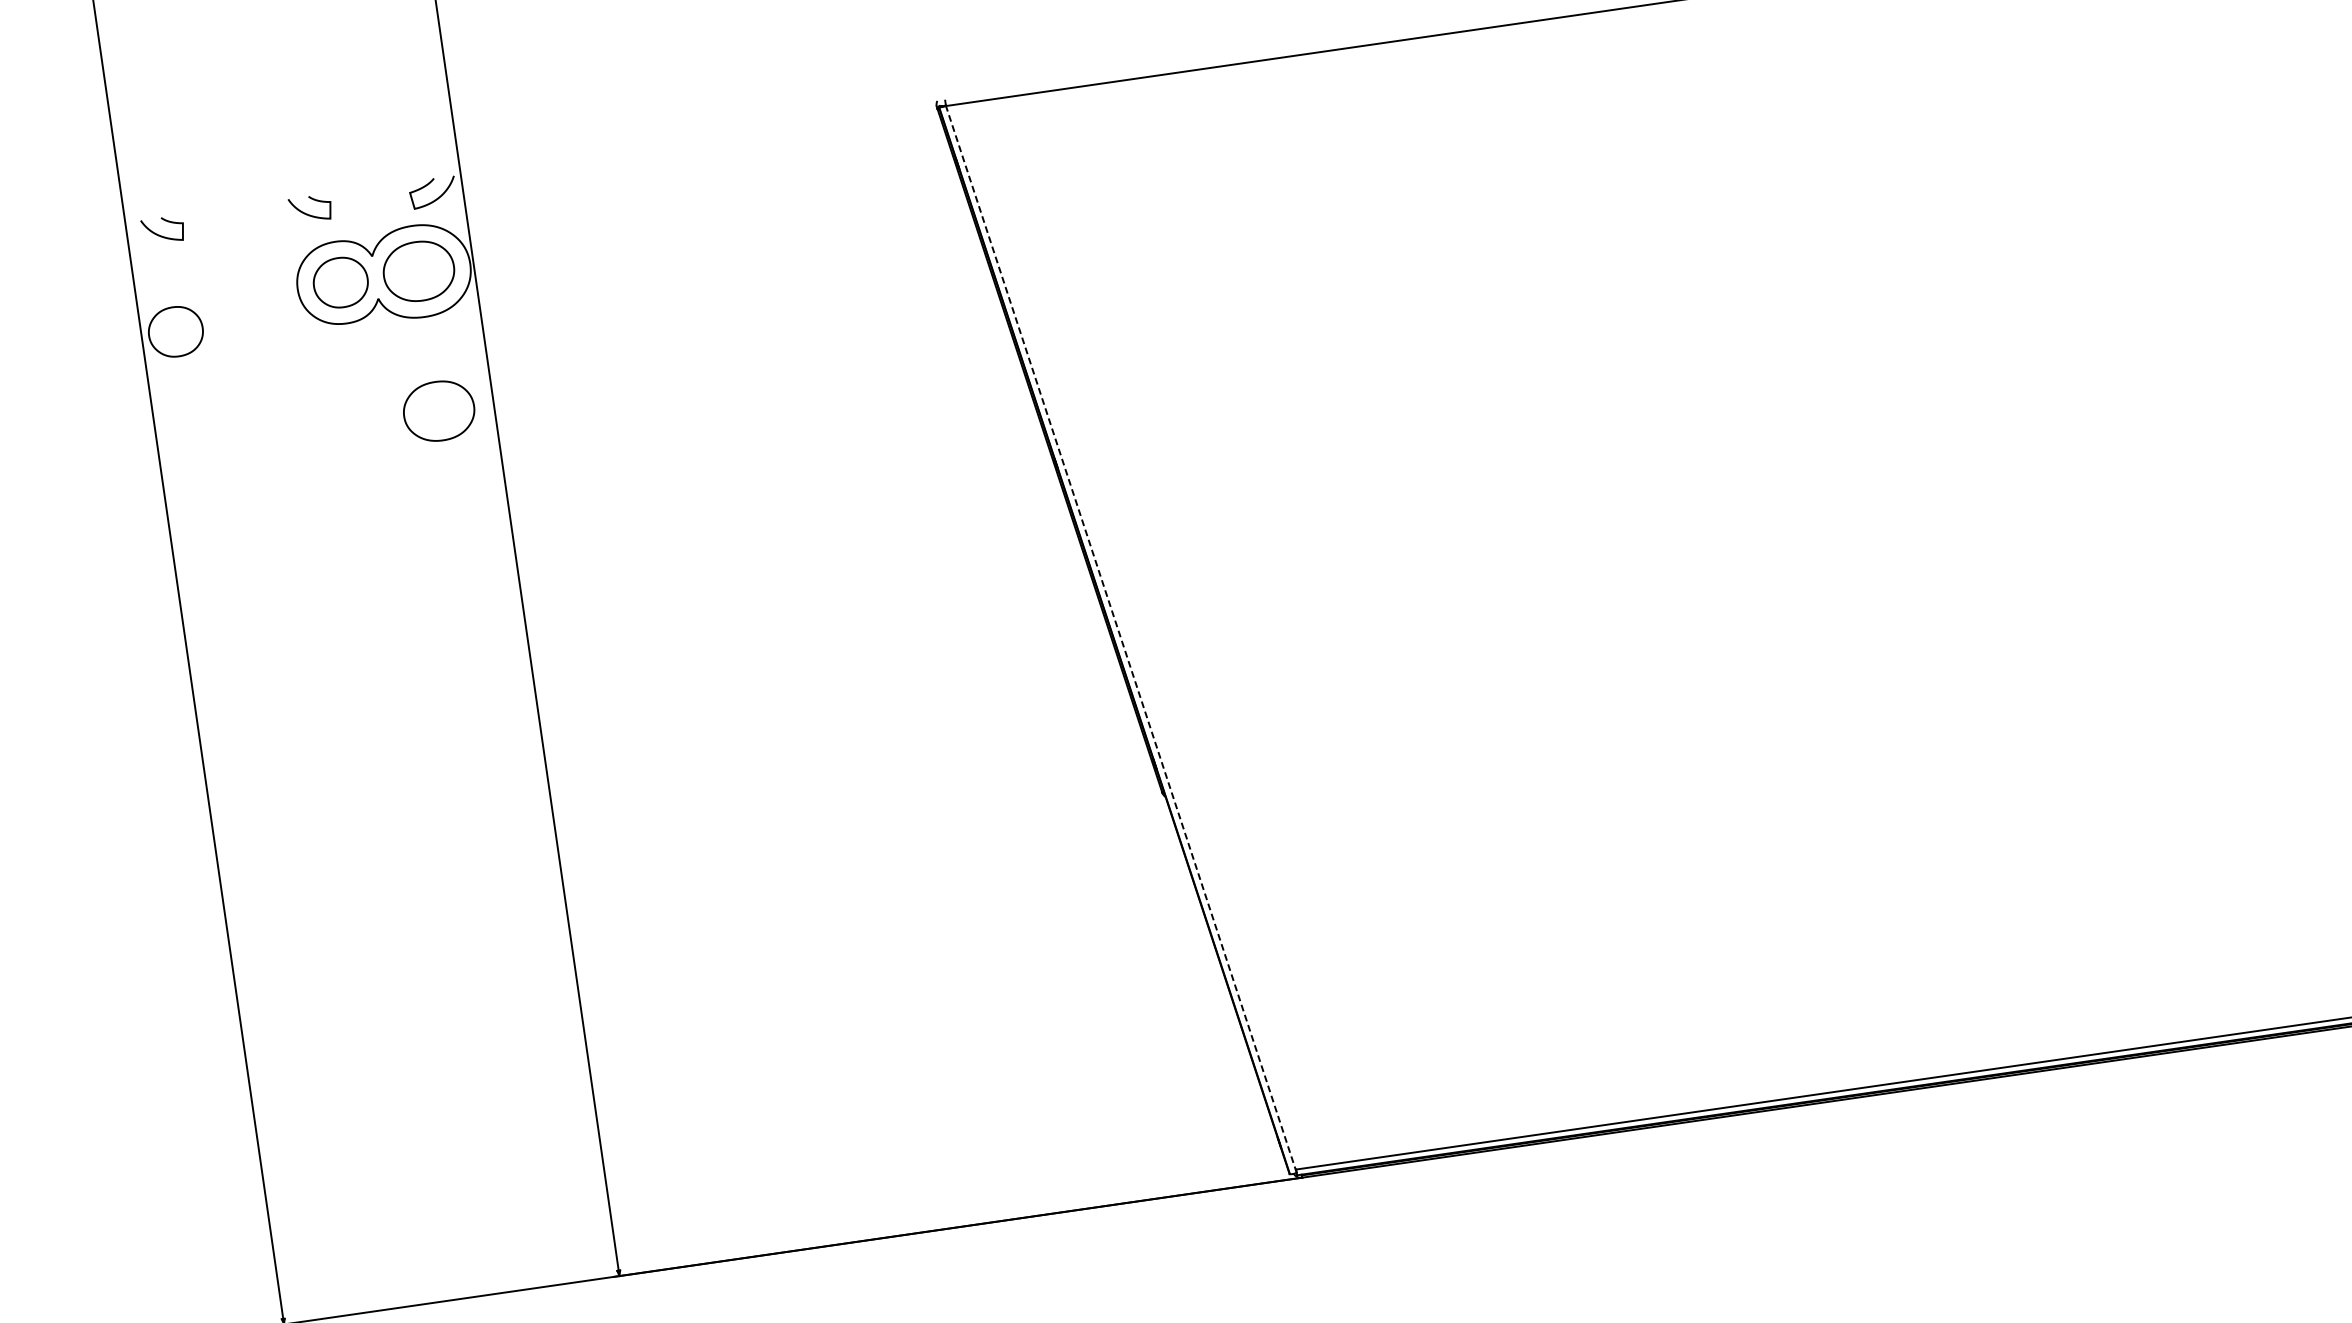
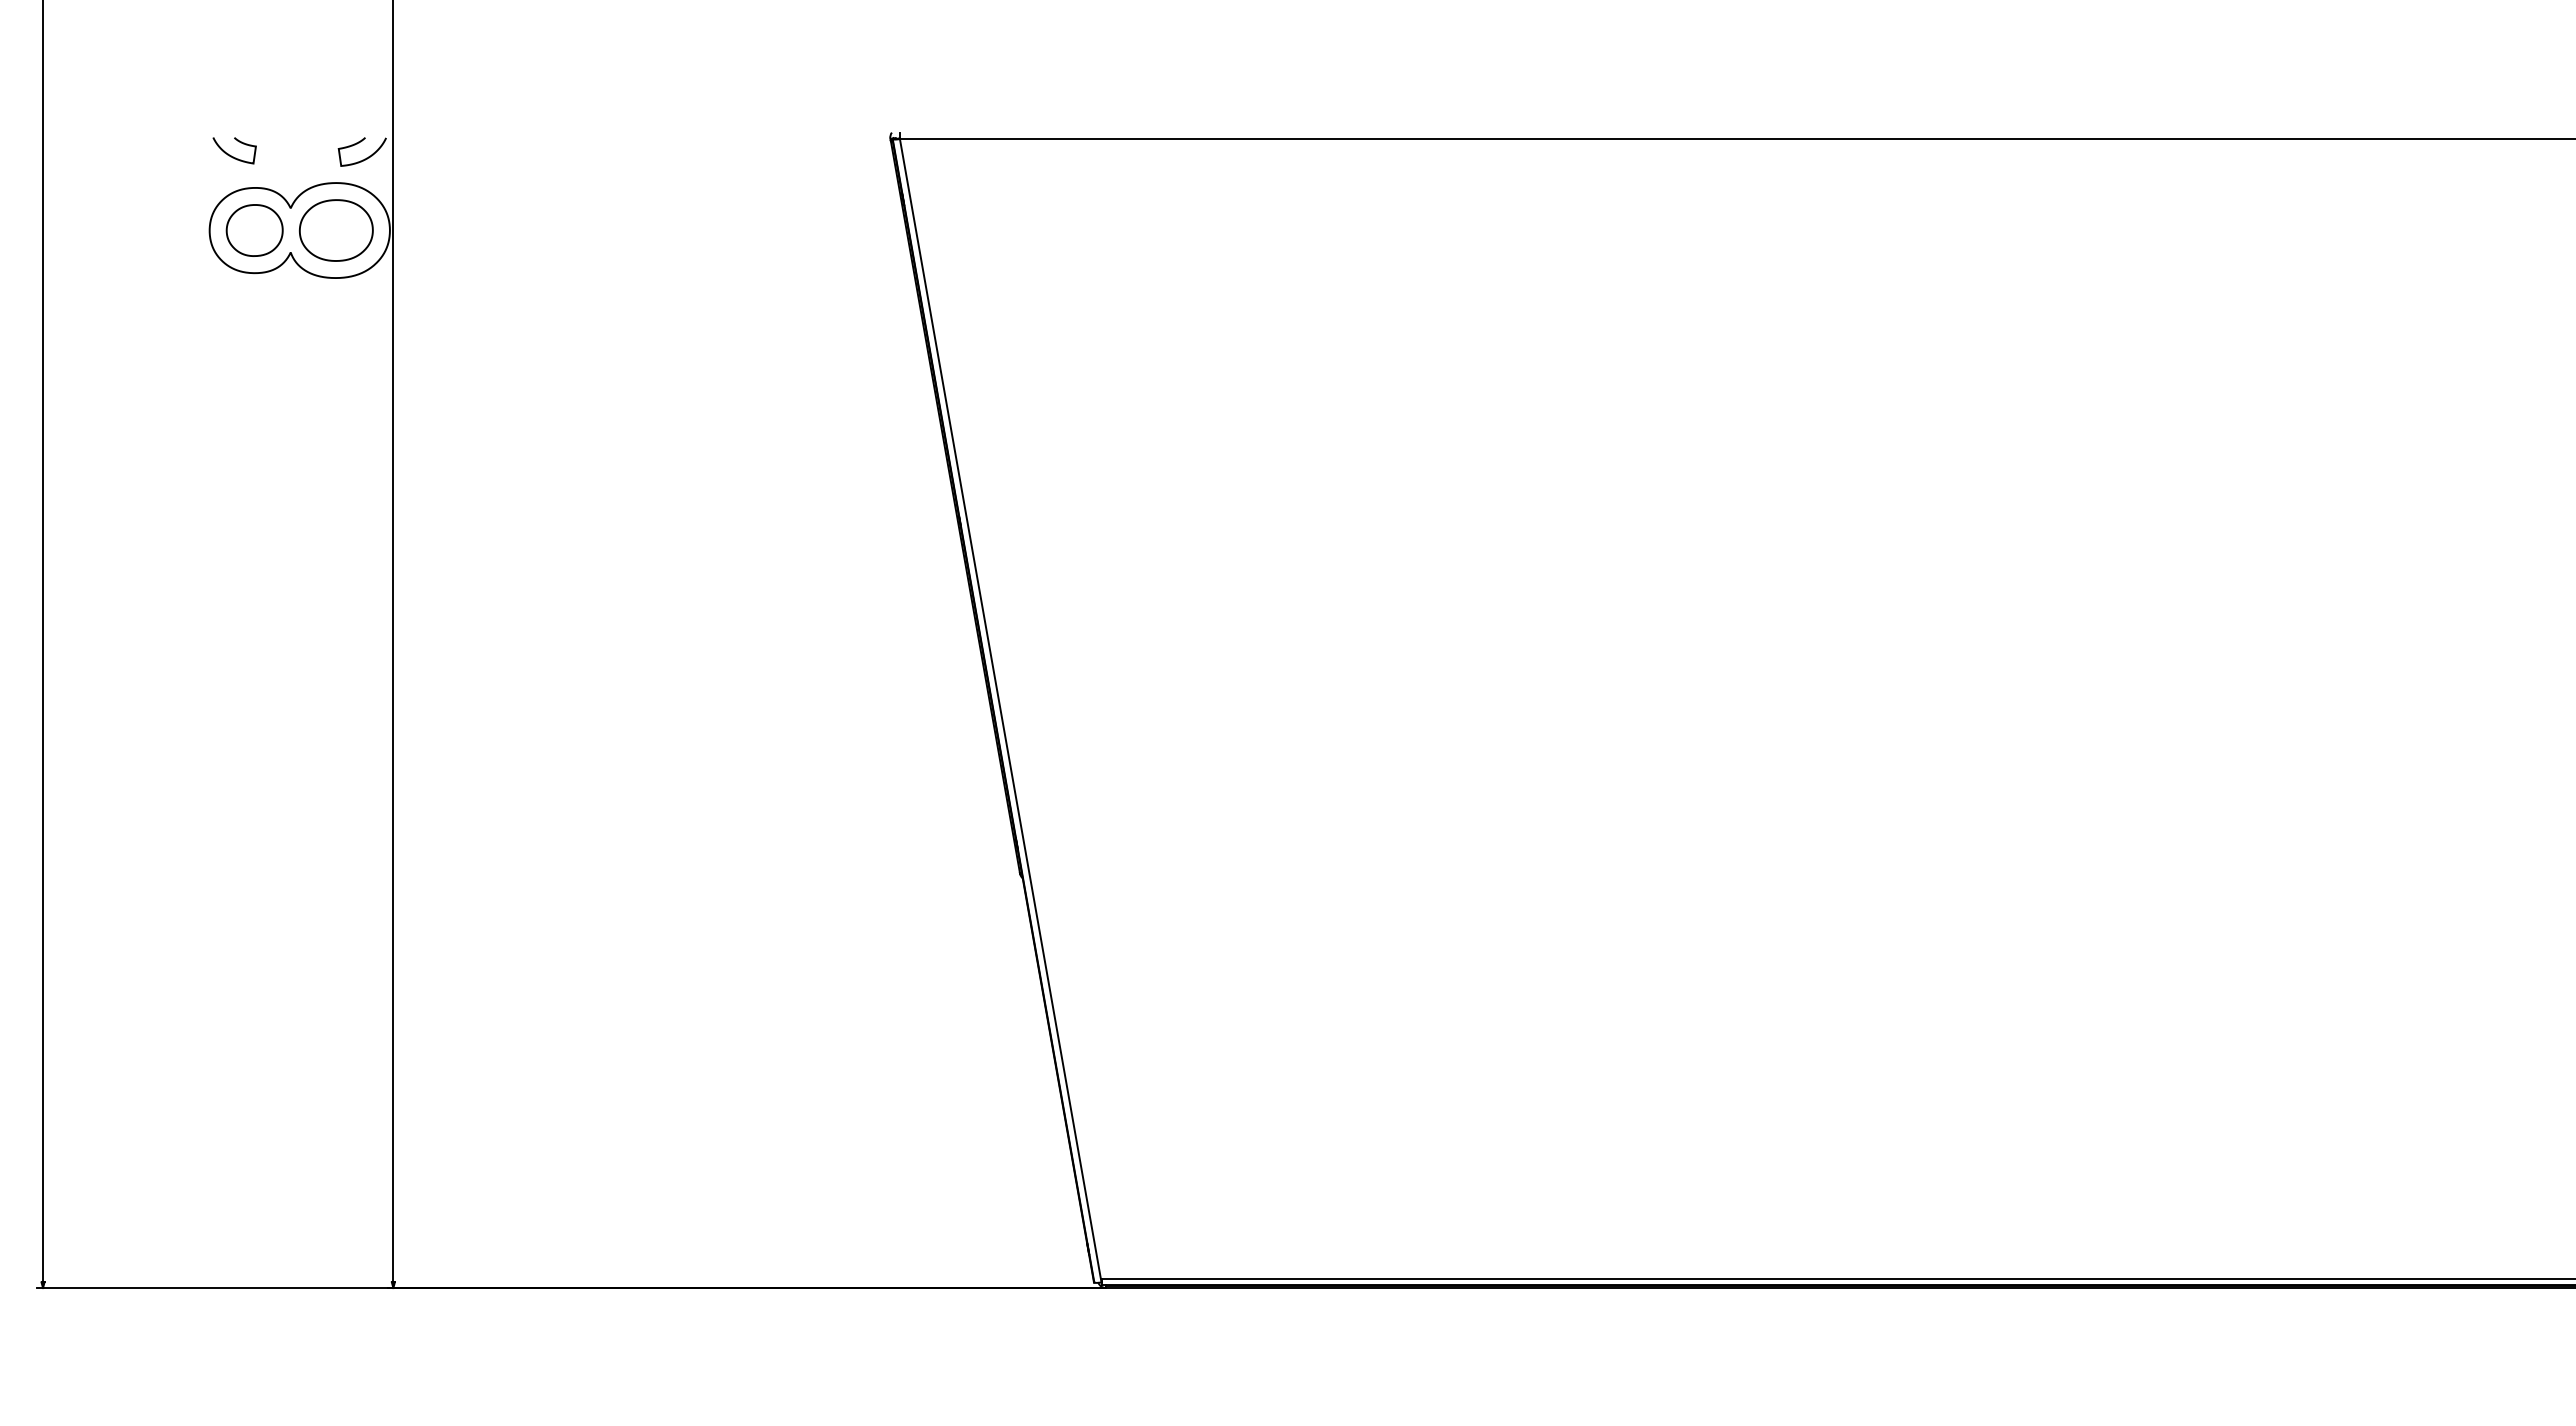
curve: (160, 235) -> (77, 155), removed
part: (175, 331) -> (78, 256), removed
part: (438, 411) -> (335, 376), removed
line: (1121, 639) -> (1000, 710), dashed -> solid

